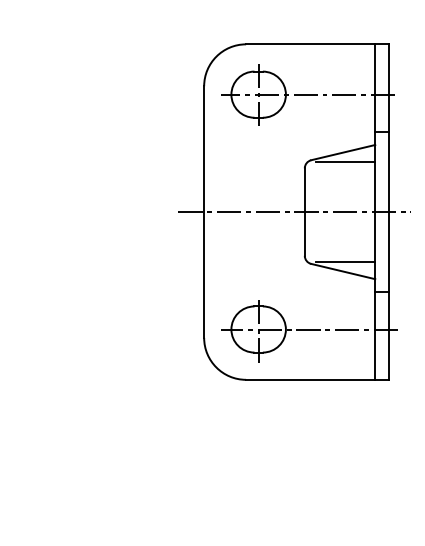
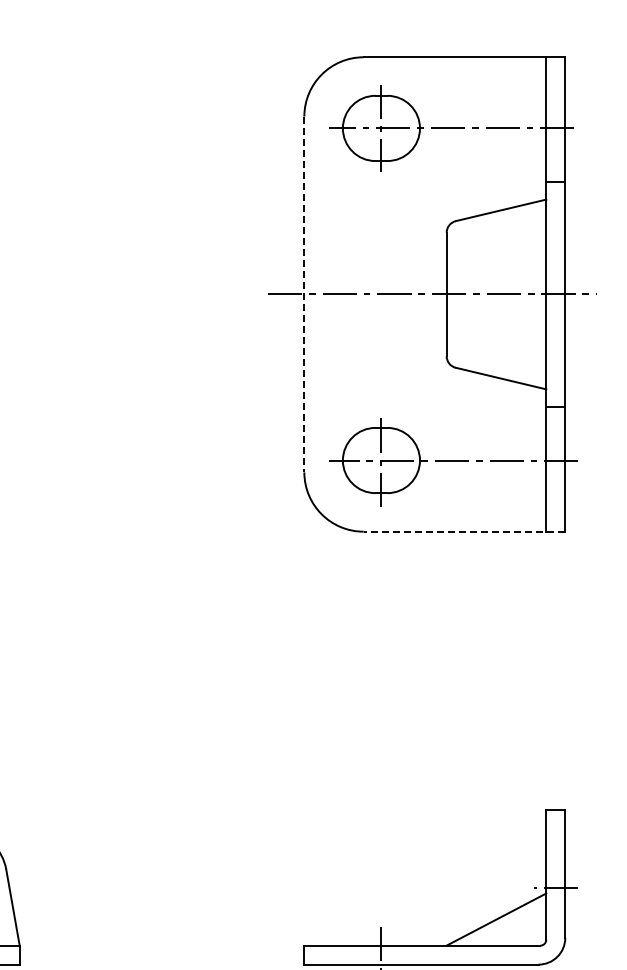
line: (344, 161) -> (503, 223), removed
line: (204, 212) -> (304, 294), solid -> dashed
line: (344, 262) -> (503, 365), removed
line: (317, 379) -> (464, 531), solid -> dashed

